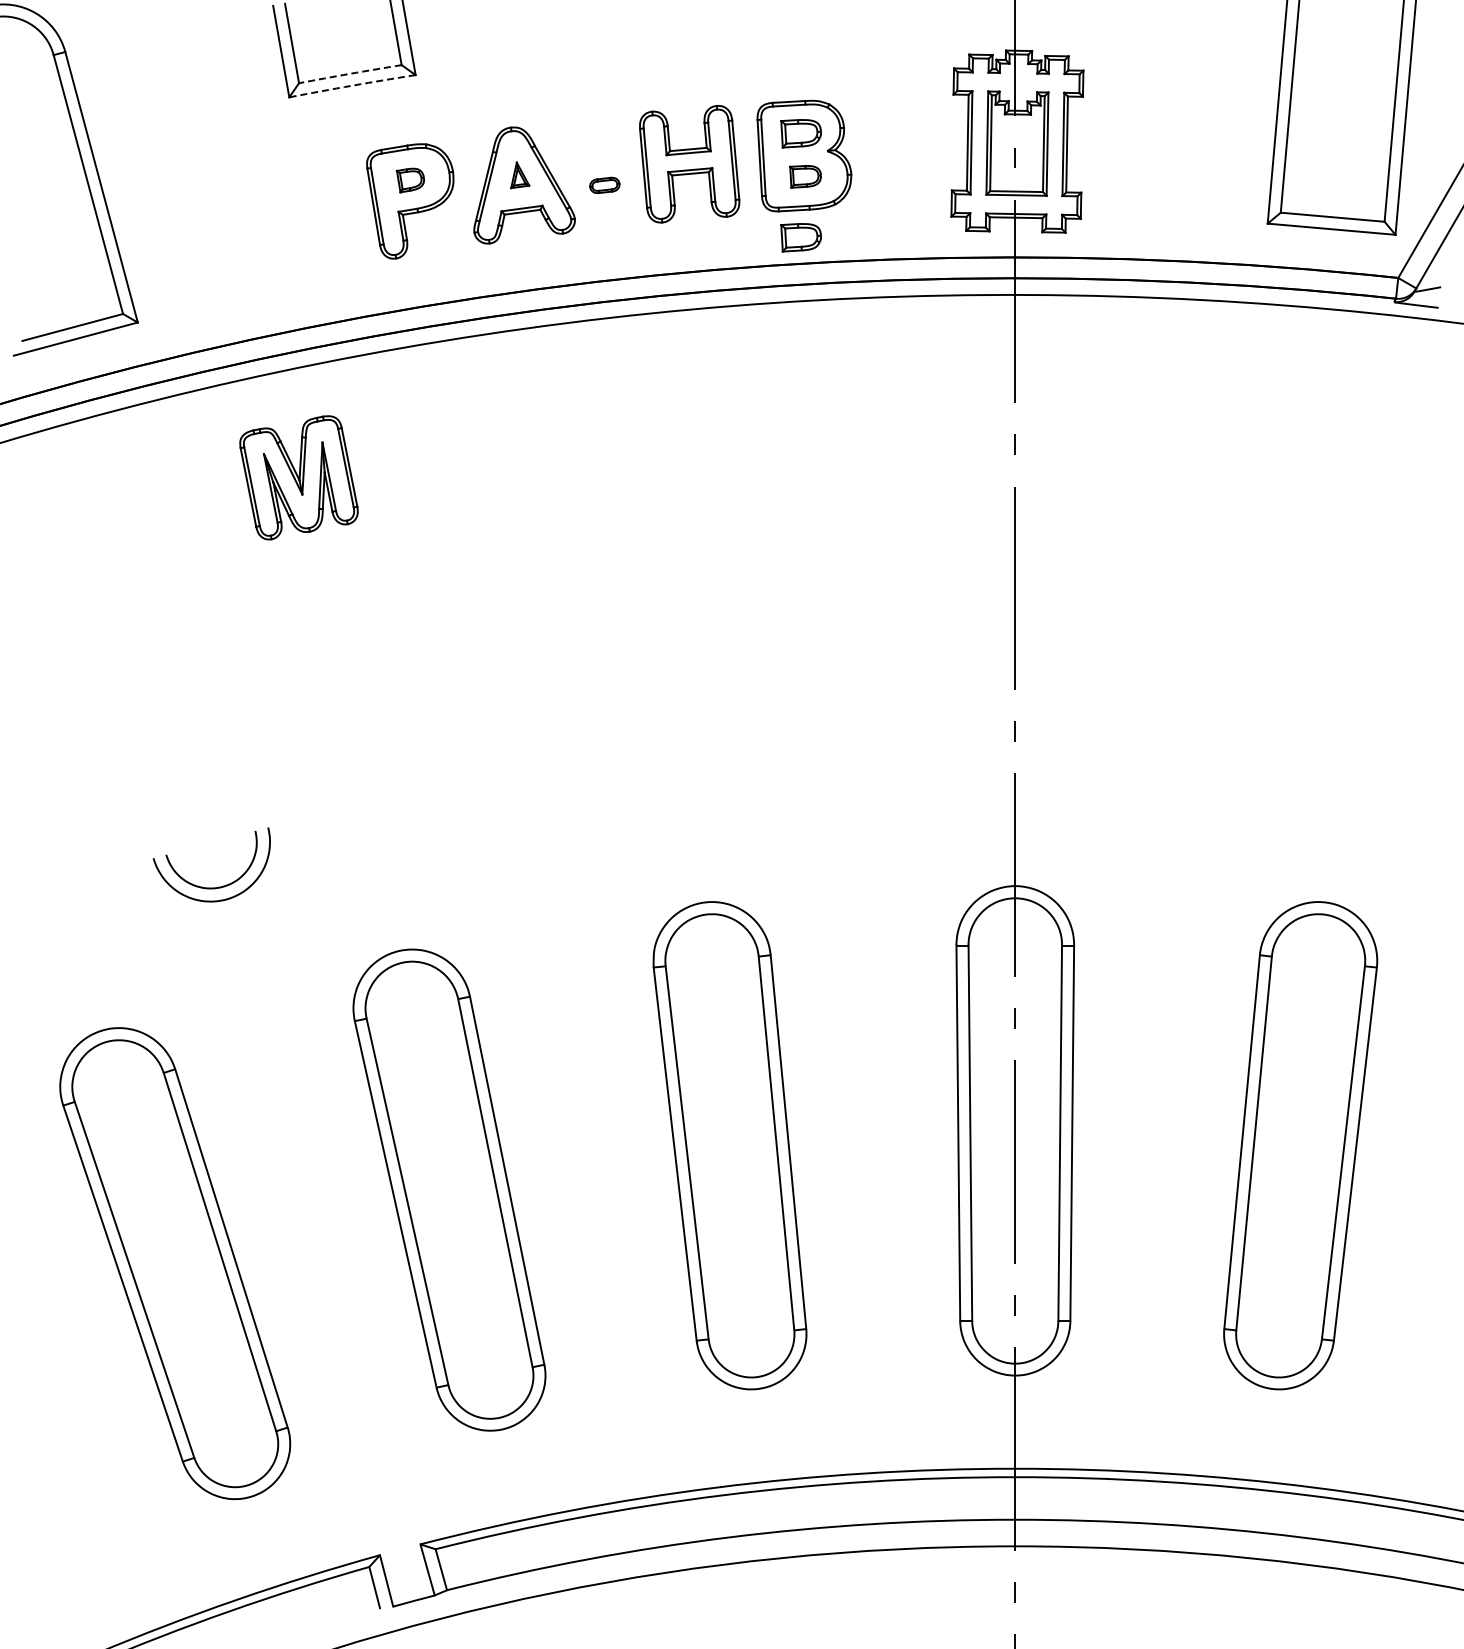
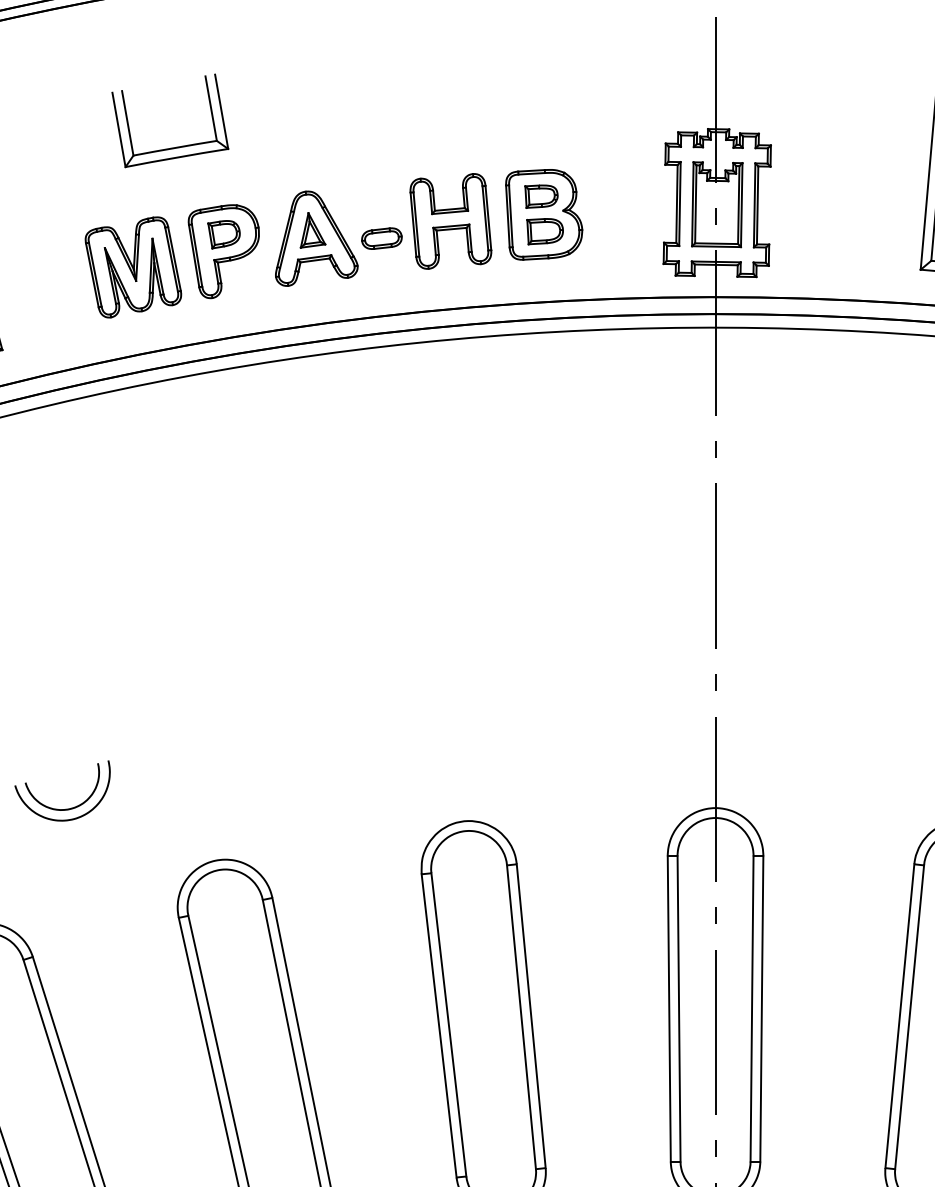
arc: (350, 73) -> (175, 147), dashed -> solid
arc: (352, 85) -> (176, 157), dashed -> solid
part: (520, 175) -> (313, 230), size x1.67
part: (805, 176) -> (545, 231), size x1.43
part: (410, 180) -> (224, 234), size x1.43
part: (604, 185) -> (381, 238), size x1.67
part: (800, 237) -> (540, 280), removed
part: (298, 477) -> (133, 267), moved

